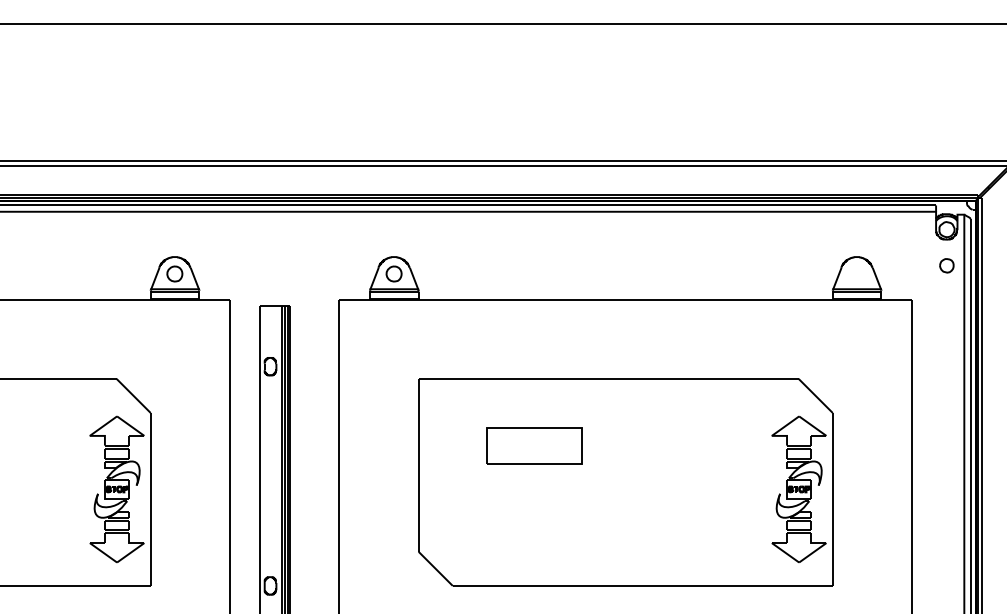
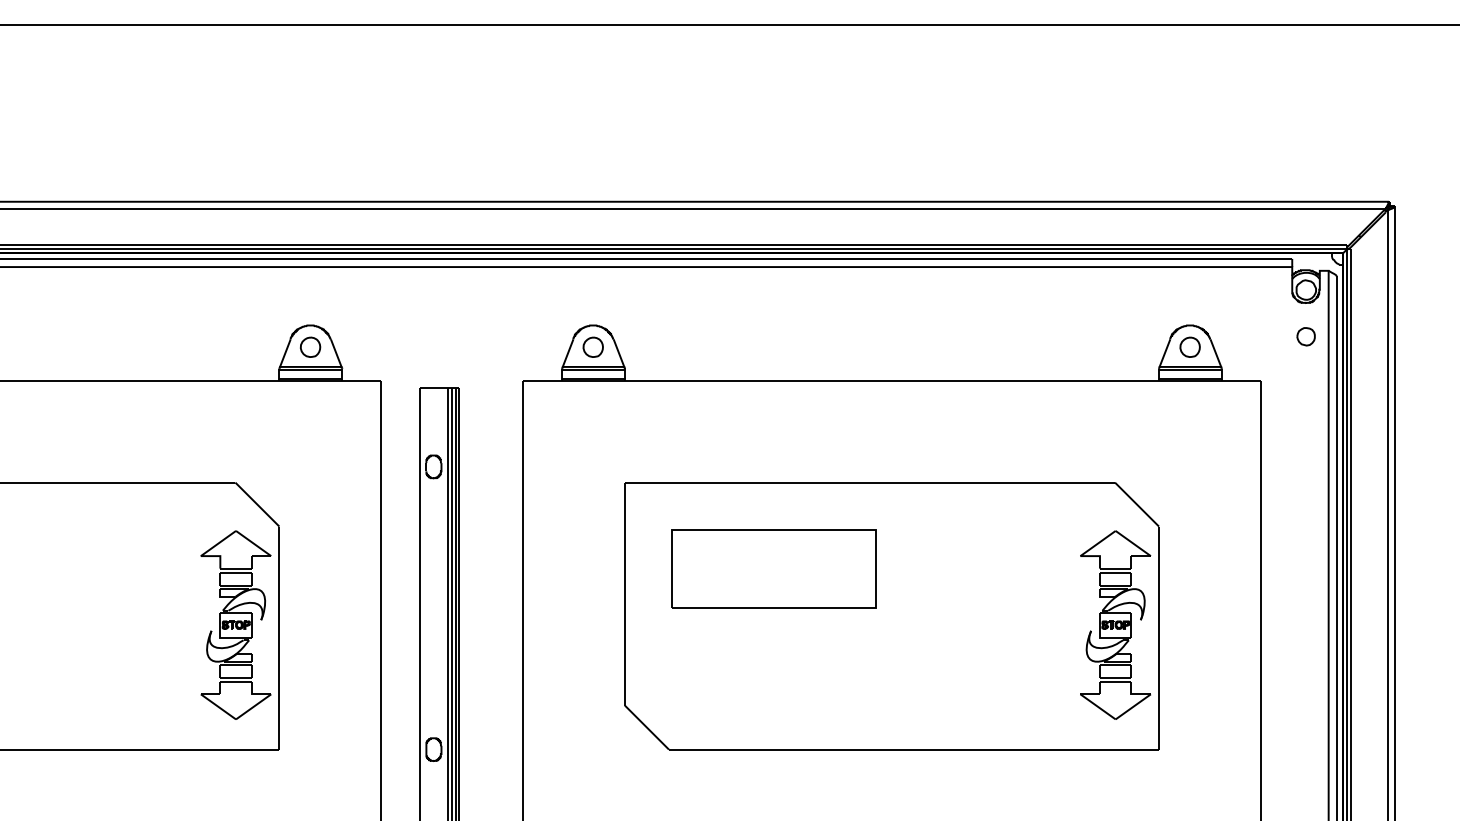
part: (856, 273) -> (1189, 346), added
part: (533, 445) -> (773, 568), size x1.67

